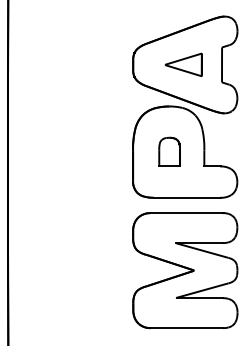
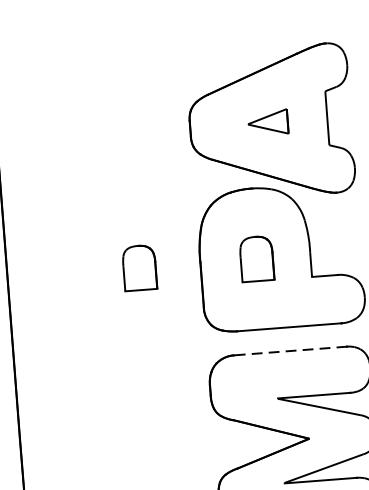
part: (183, 64) -> (267, 122), size x0.7
part: (93, 151) -> (139, 267), added
line: (187, 213) -> (291, 351), solid -> dashed

